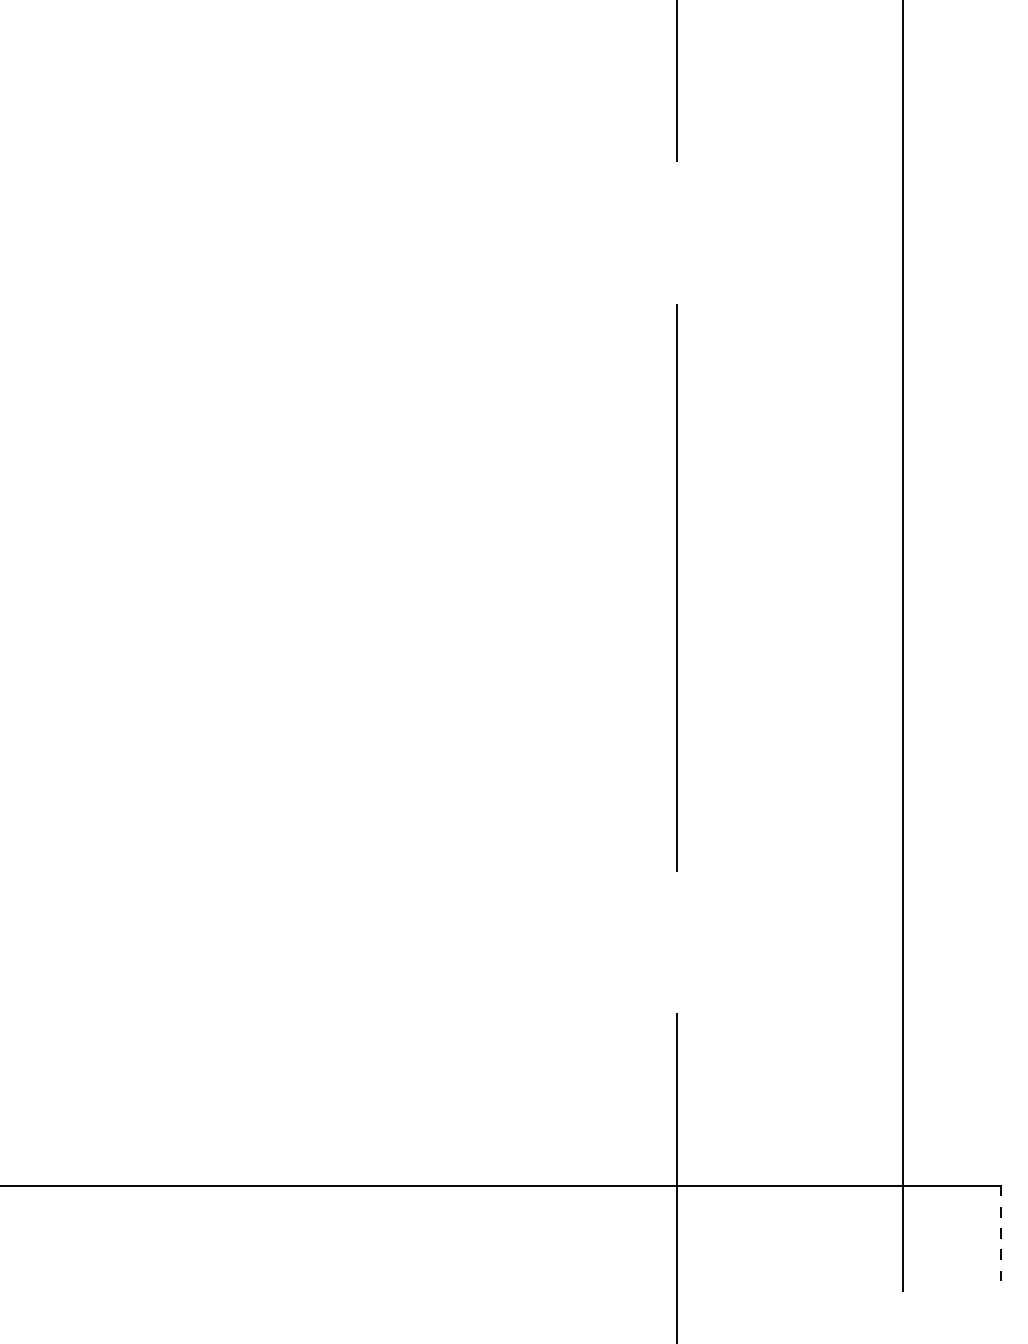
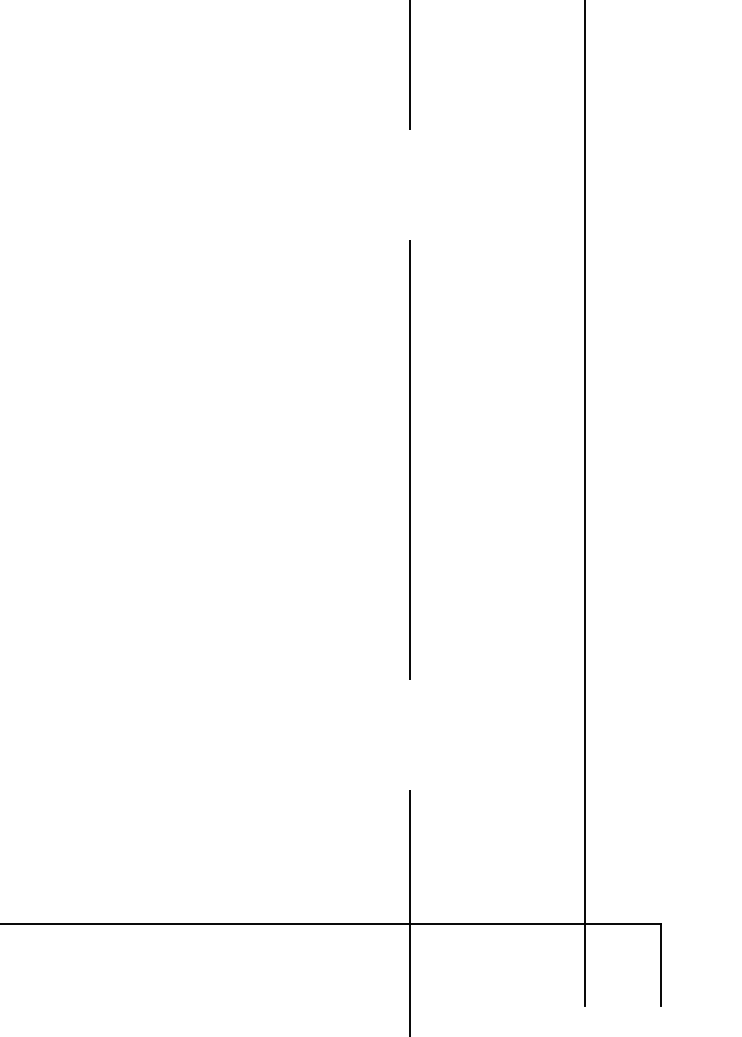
line: (1001, 1238) -> (661, 965), dashed -> solid

